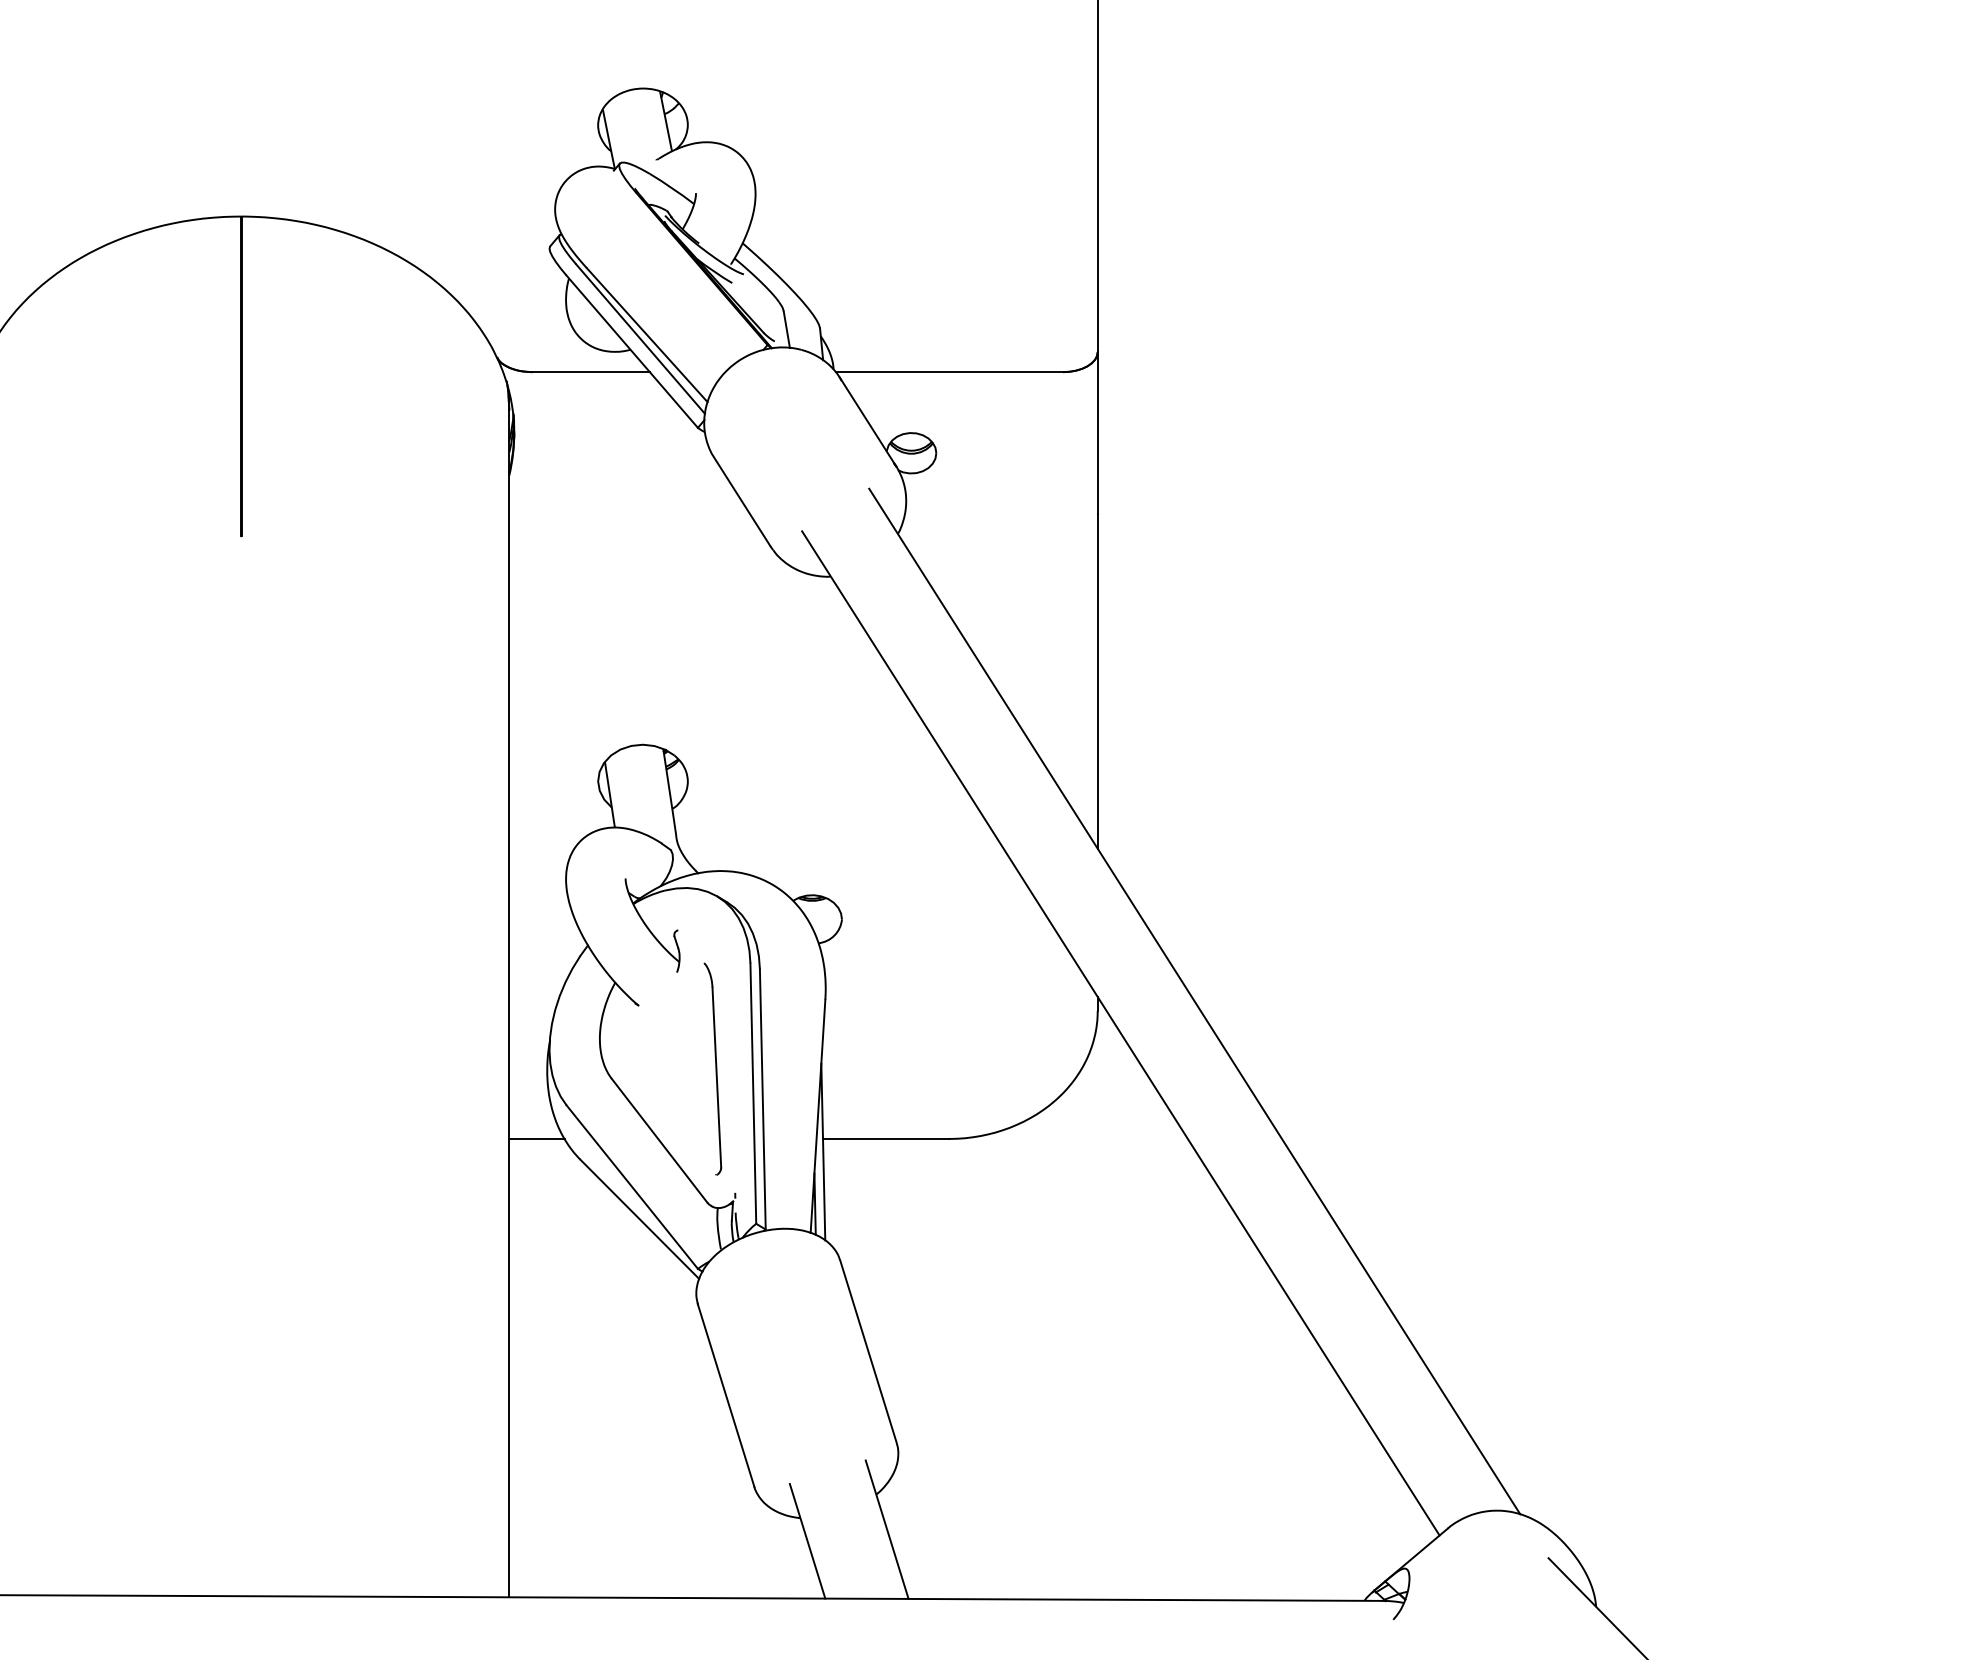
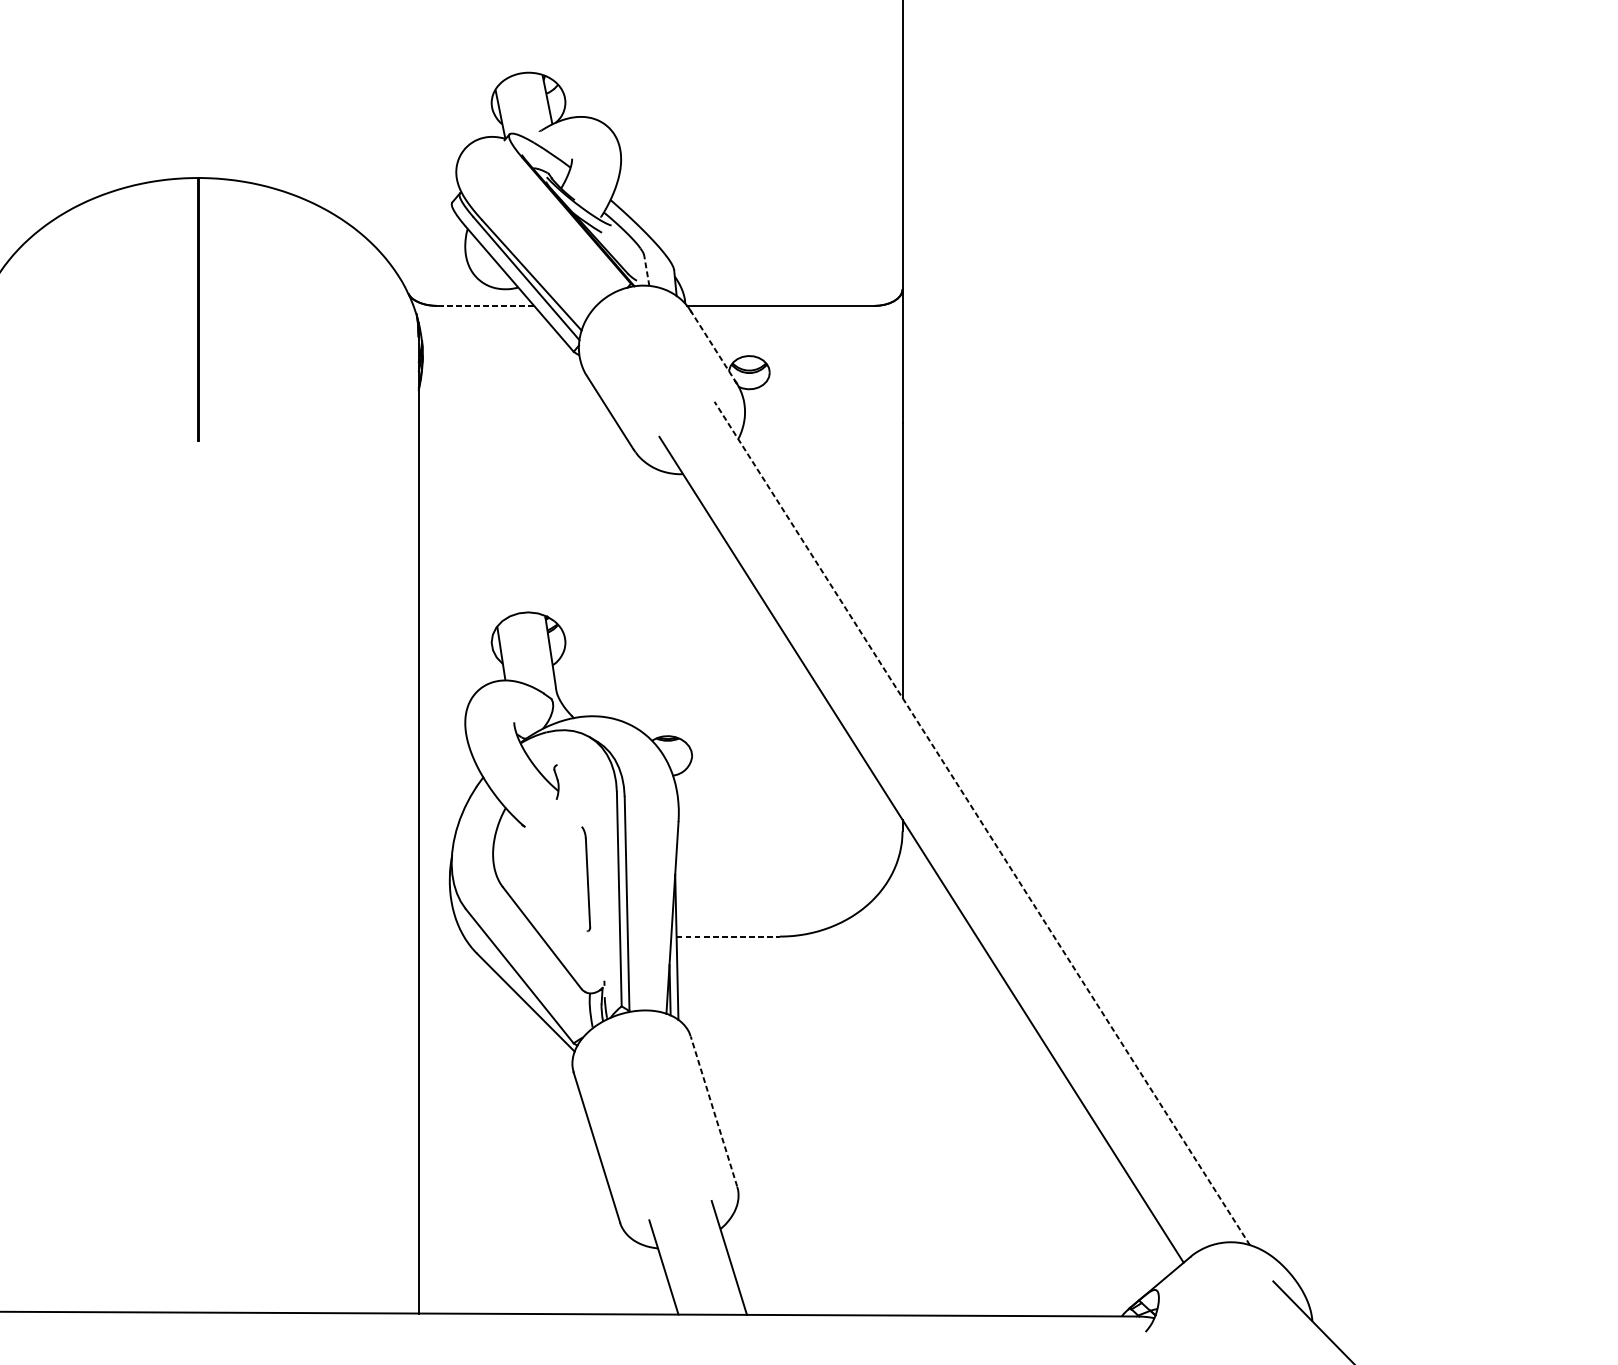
line: (786, 329) -> (646, 270), solid -> dashed
line: (591, 372) -> (486, 306), solid -> dashed
line: (868, 422) -> (714, 347), solid -> dashed
line: (1194, 1001) -> (982, 823), solid -> dashed
part: (712, 1068) -> (585, 878), size x0.6
line: (536, 1138) -> (440, 936), removed
line: (885, 1138) -> (727, 936), solid -> dashed
line: (868, 1351) -> (714, 1111), solid -> dashed

